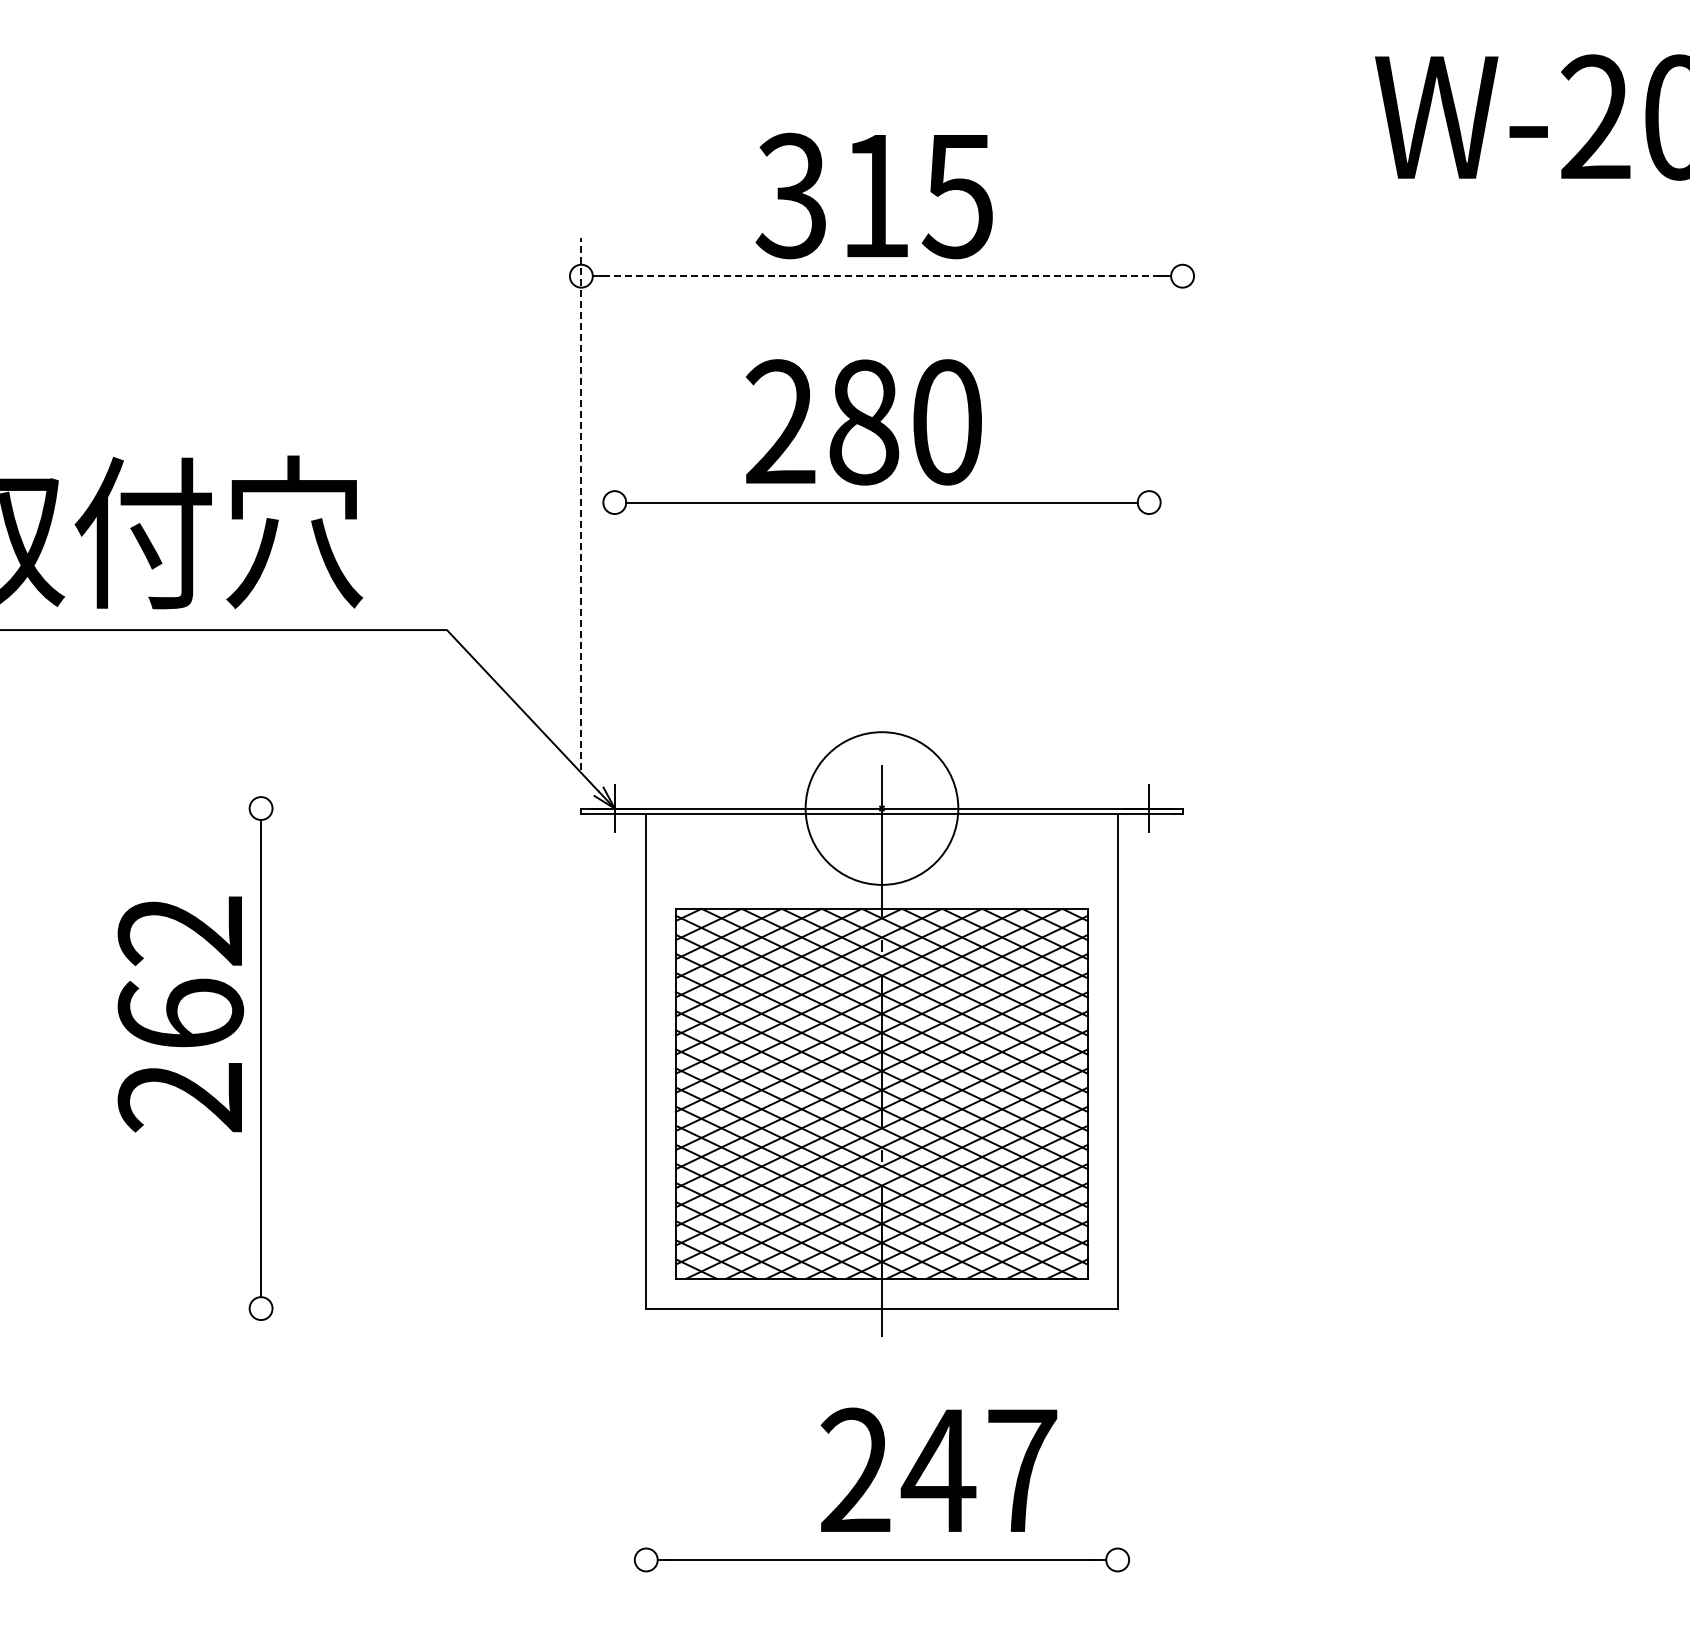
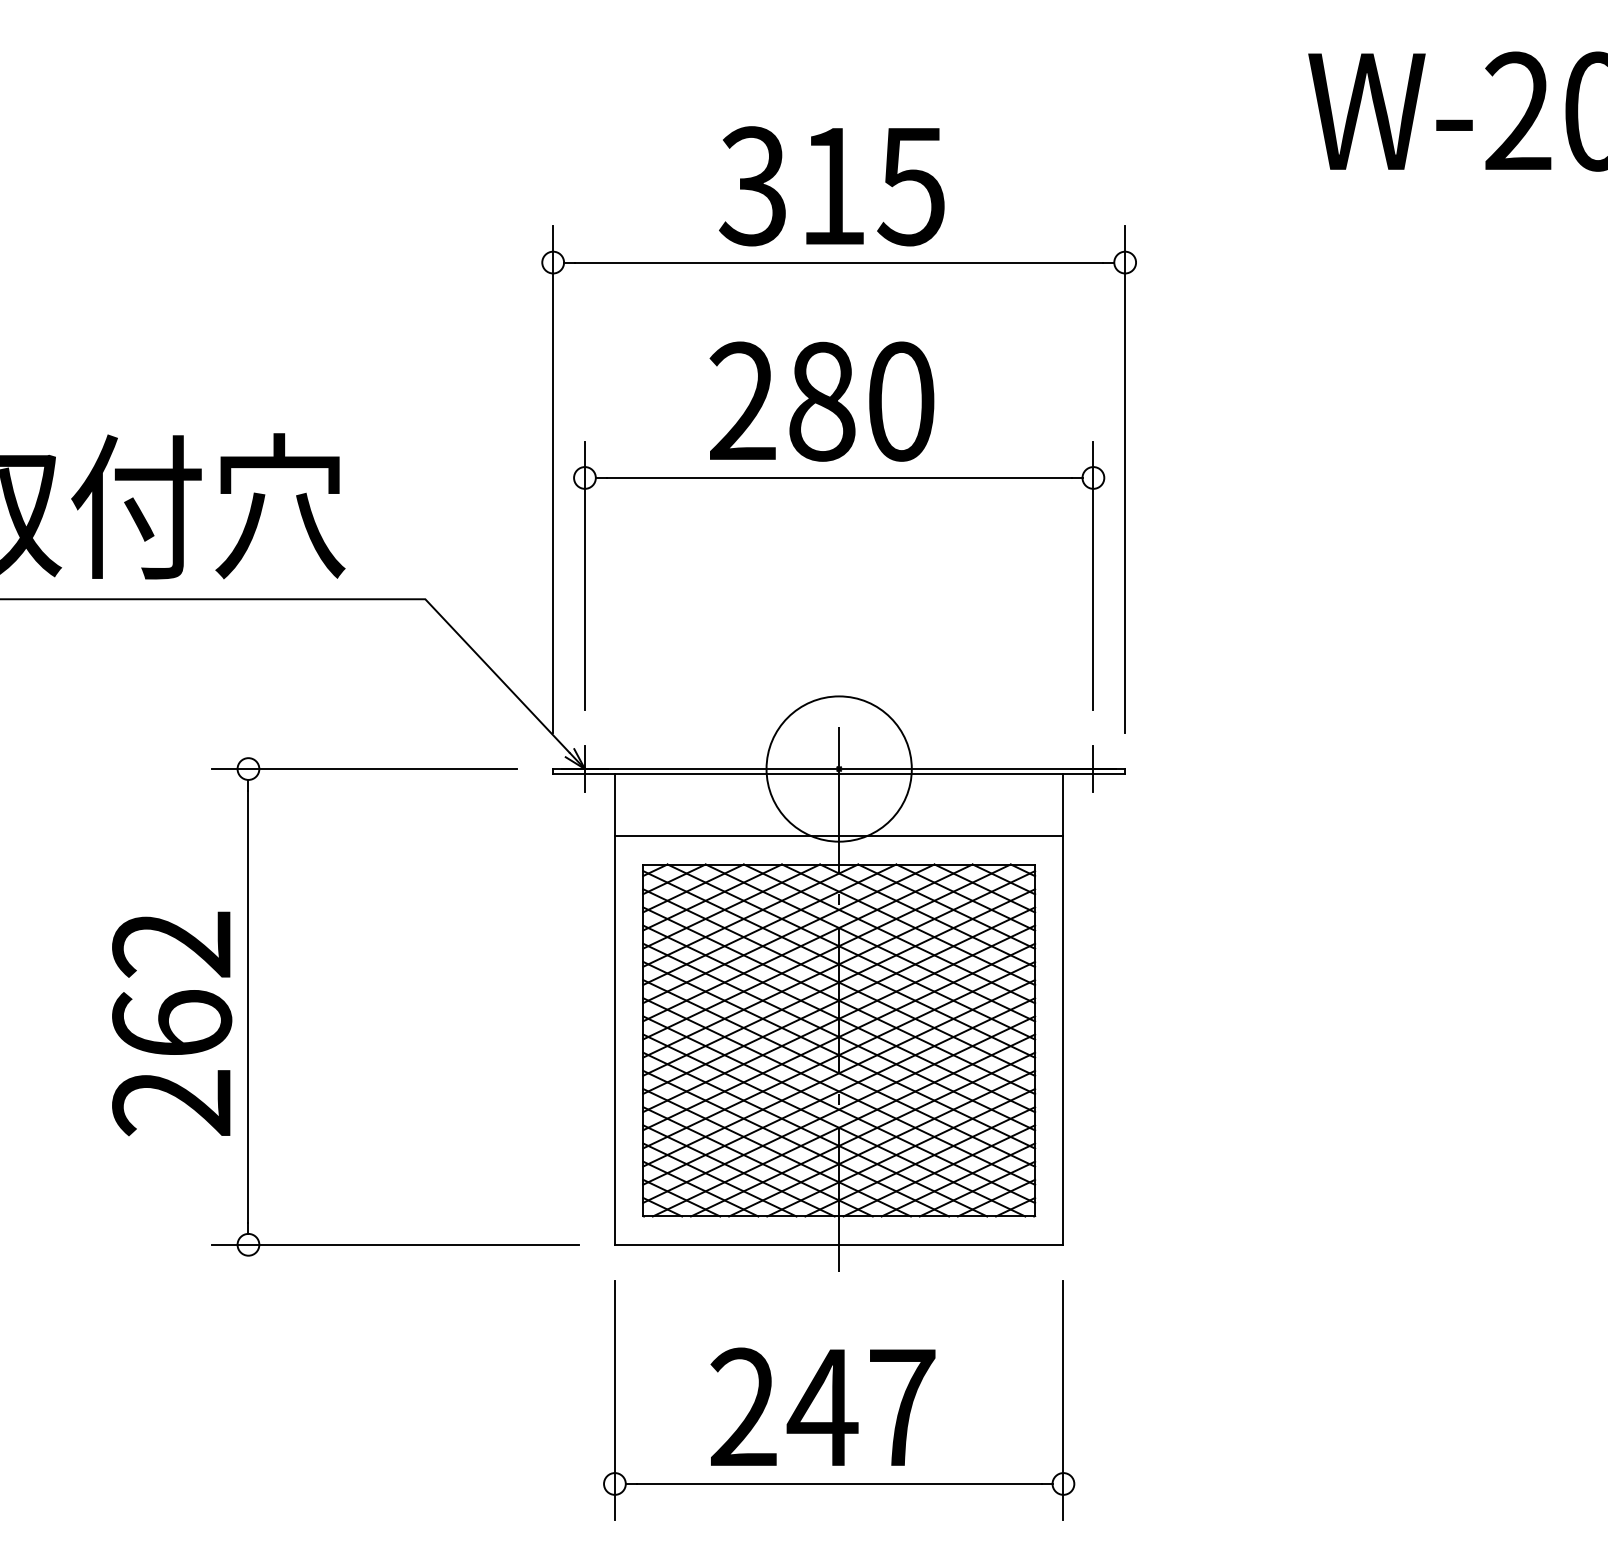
line: (881, 276) -> (838, 262), dashed -> solid
line: (581, 503) -> (553, 478), dashed -> solid
line: (1182, 504) -> (1125, 479), added
line: (614, 605) -> (584, 575), added
line: (1149, 605) -> (1093, 575), added
line: (382, 808) -> (363, 769), added
line: (881, 879) -> (838, 836), added
text: (180, 1014) -> (171, 1023), moved
line: (415, 1308) -> (395, 1244), added
text: (938, 1469) -> (822, 1406), moved
line: (646, 1472) -> (615, 1400), added
line: (1117, 1472) -> (1063, 1400), added

